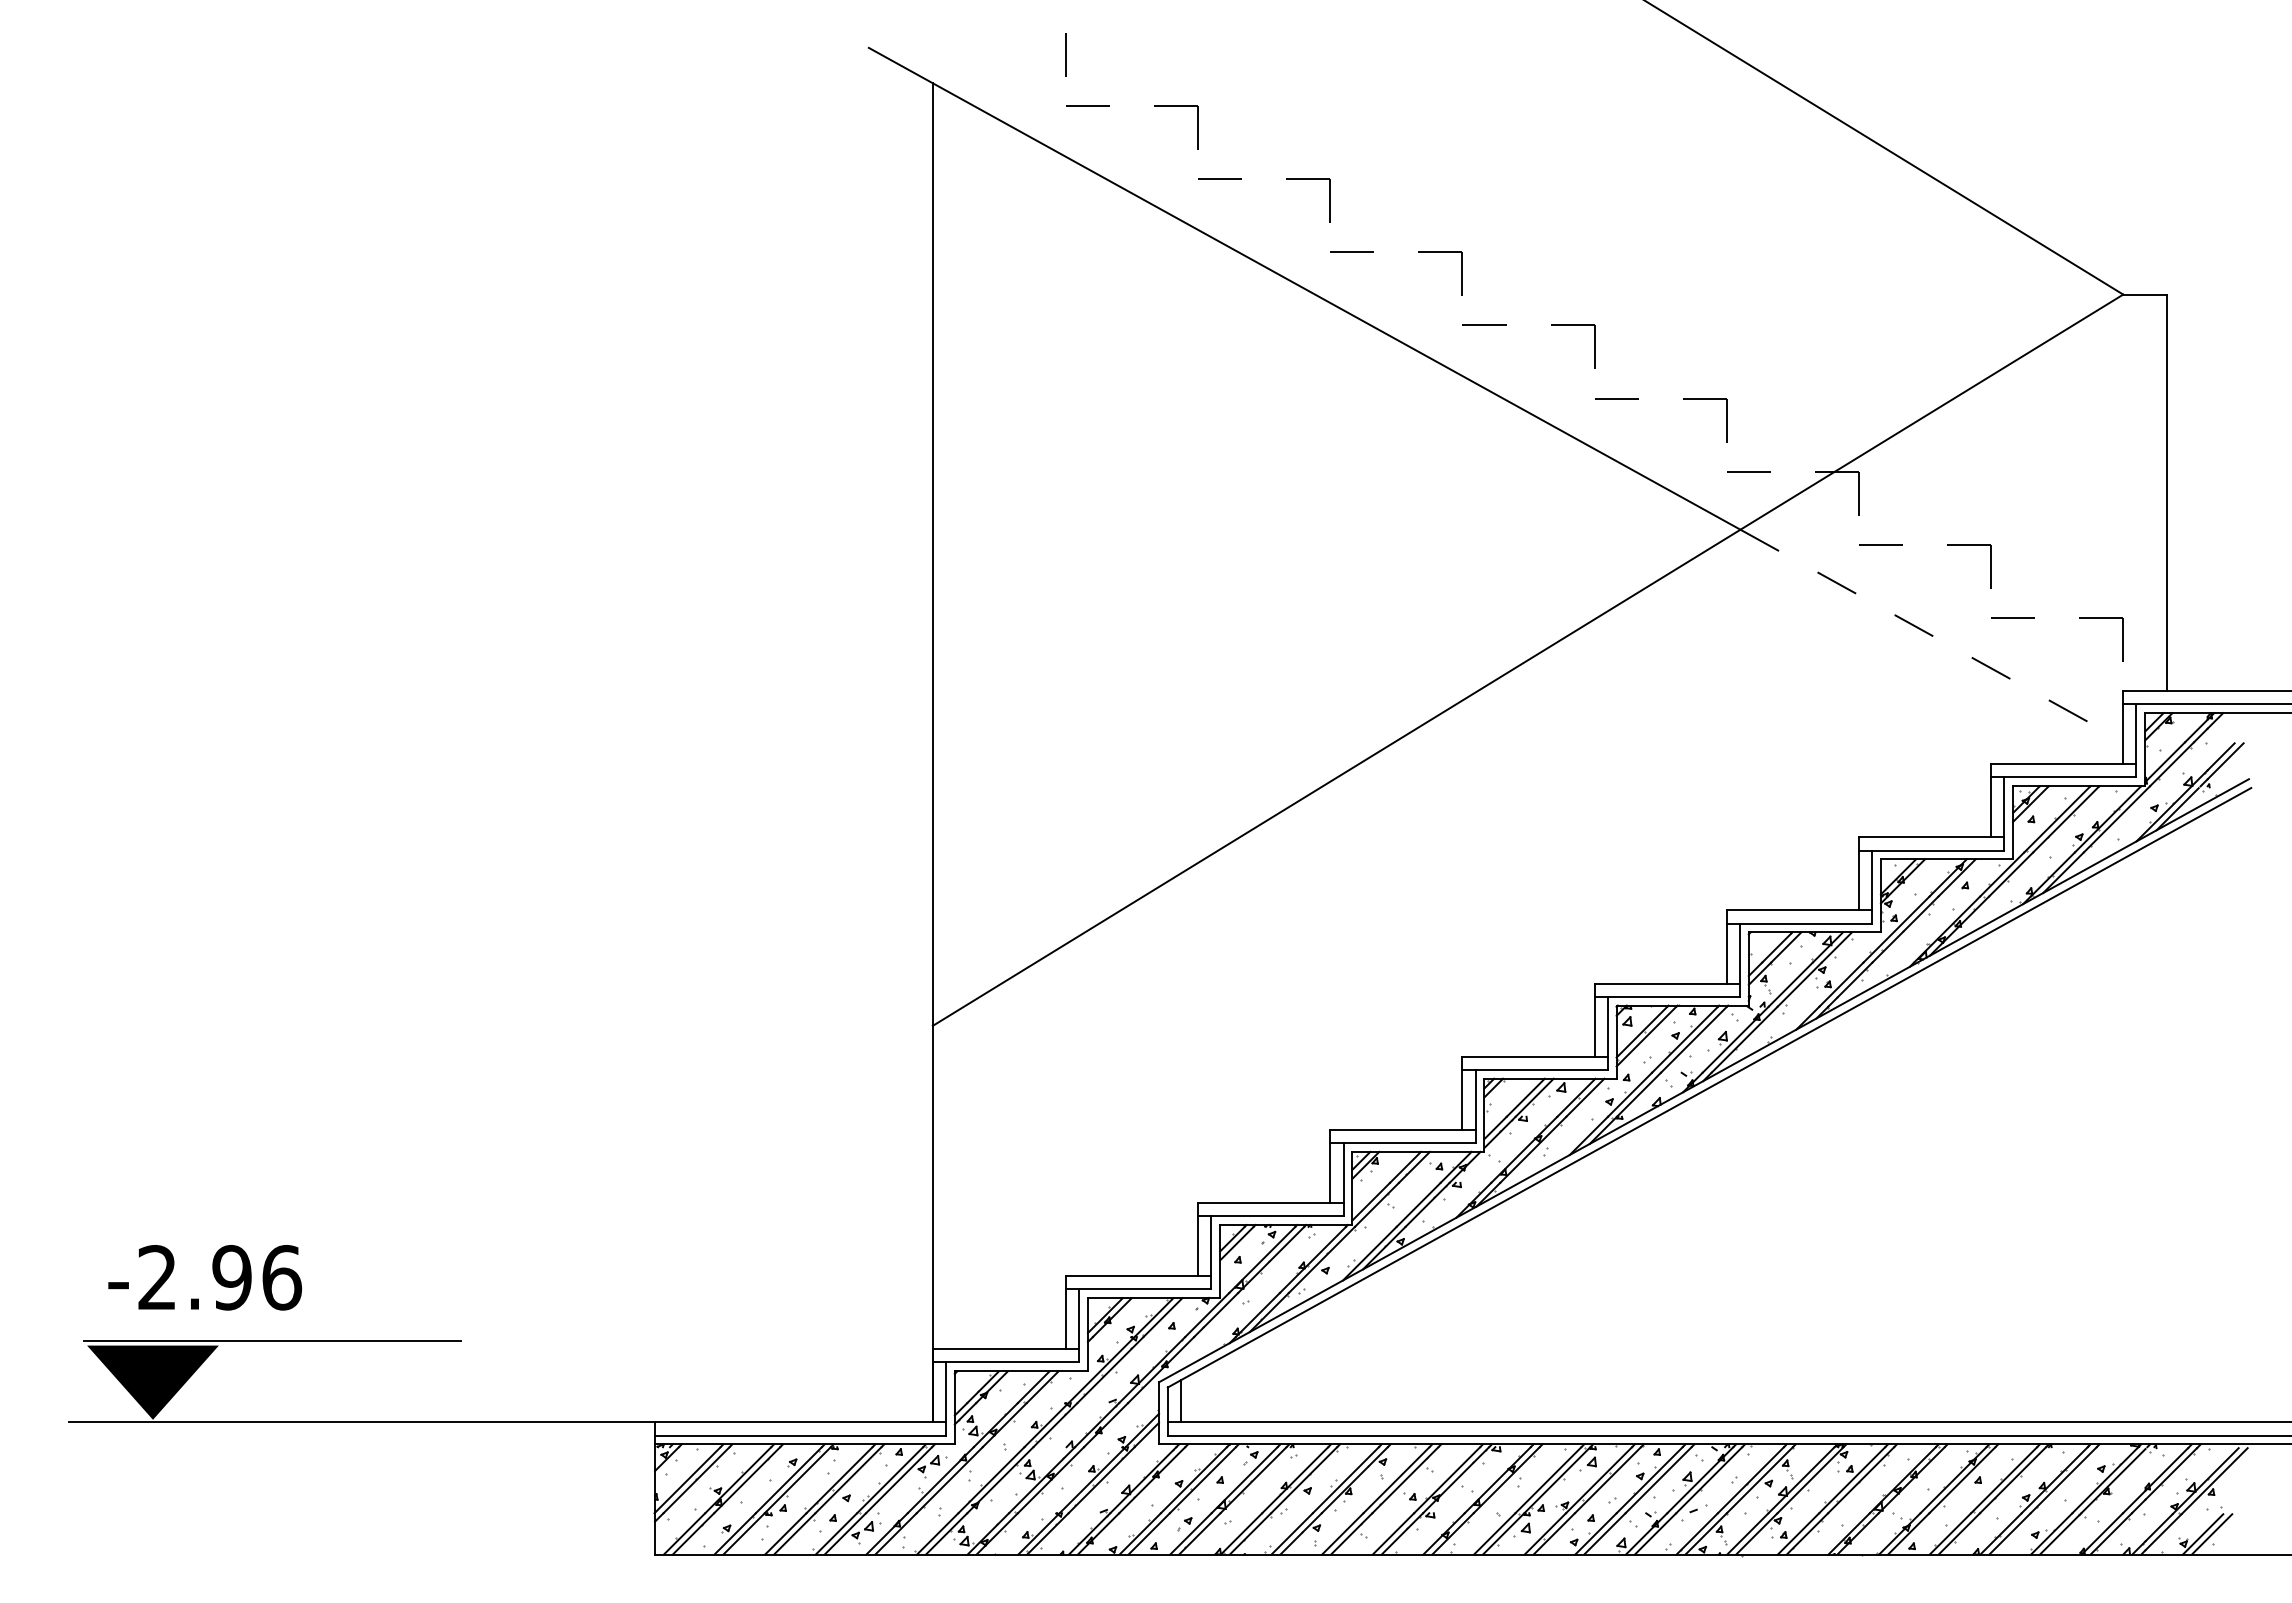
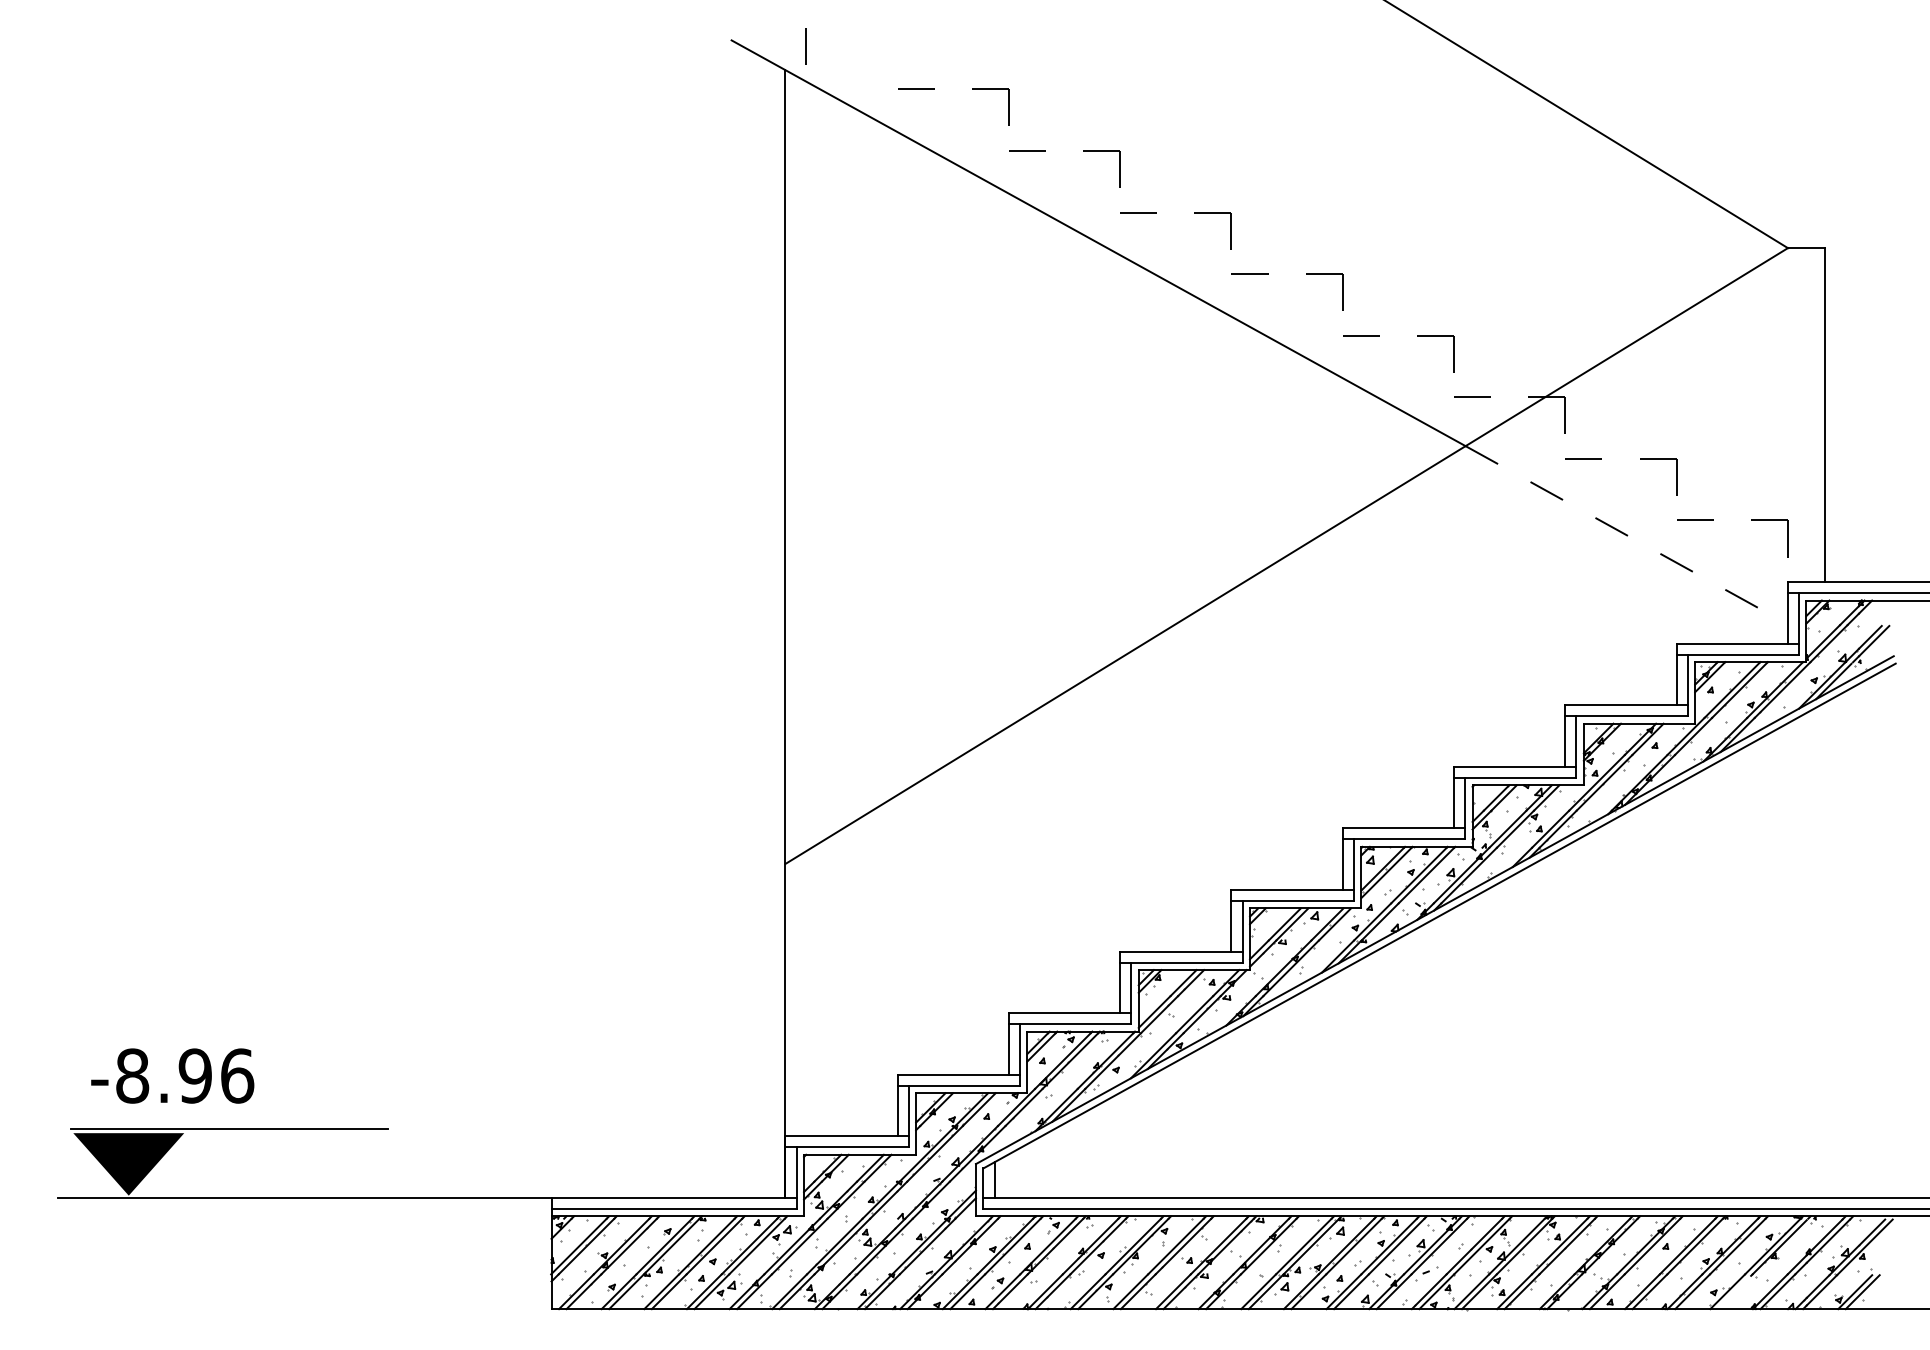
line: (1065, 54) -> (805, 45), moved
text: (157, 1277) -> (132, 1075), -2.96 -> -8.96
line: (2059, 1534) -> (1734, 1292), removed

